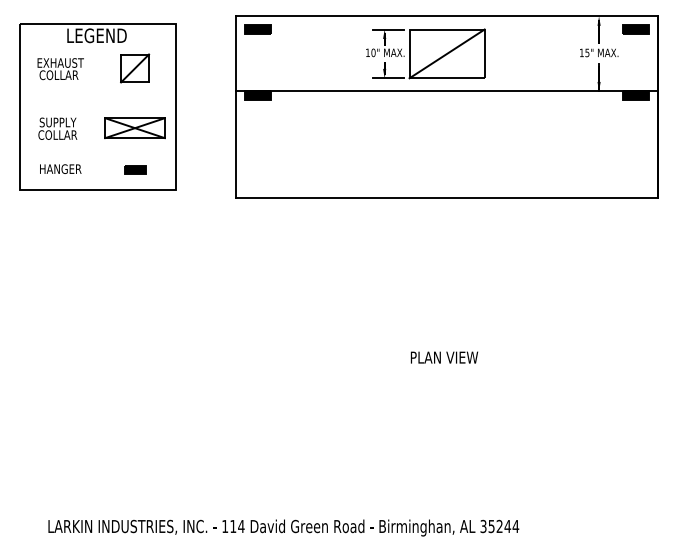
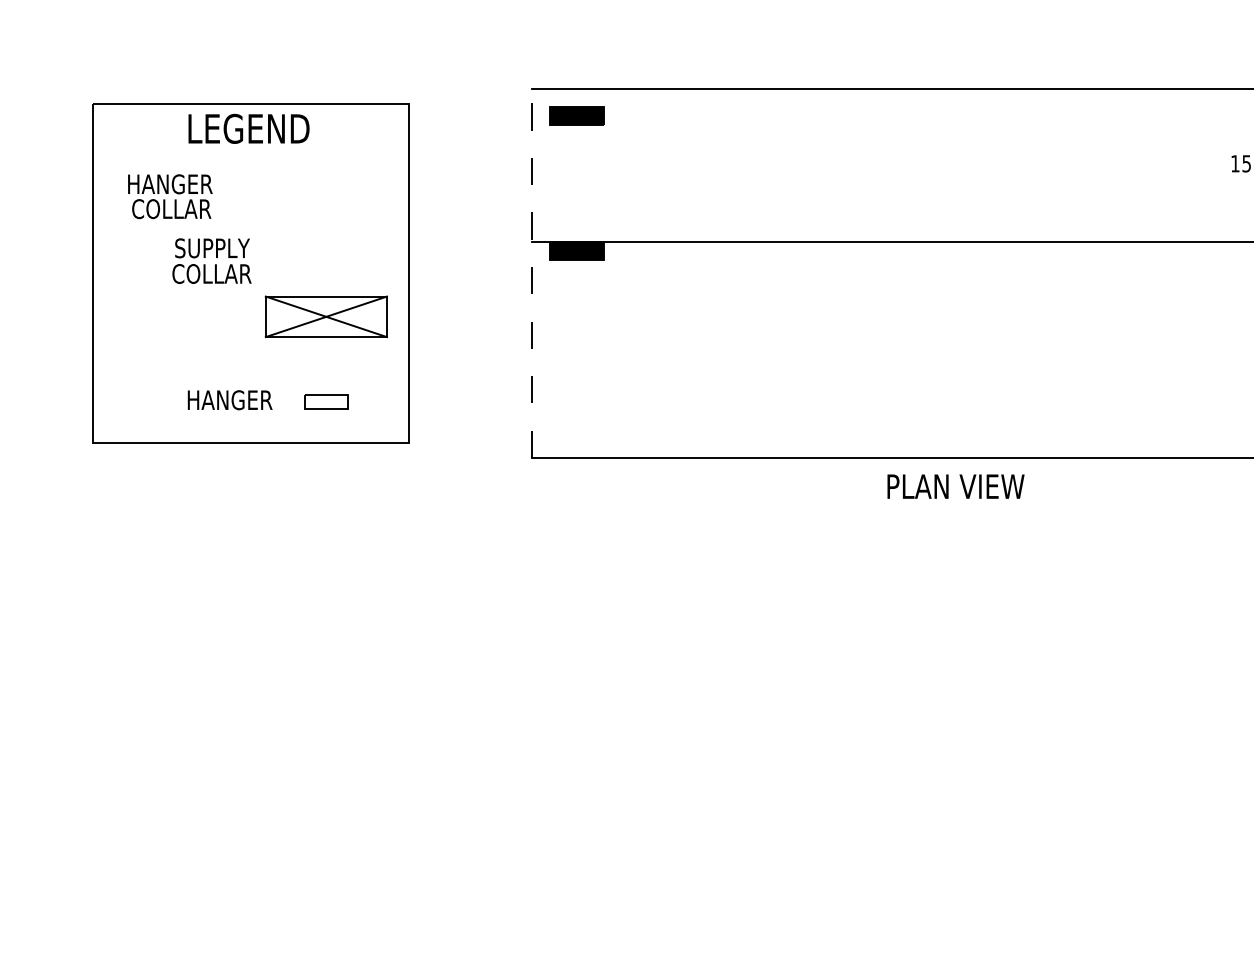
part: (425, 53) -> (917, 164), removed
text: (60, 62) -> (174, 183), EXHAUST -> HANGER
part: (135, 68) -> (327, 195), removed
line: (236, 106) -> (532, 272), solid -> dashed
text: (57, 128) -> (211, 260), moved
text: (60, 168) -> (229, 398), moved
fill: (134, 169) -> (325, 400), removed
text: (444, 357) -> (955, 486), moved

